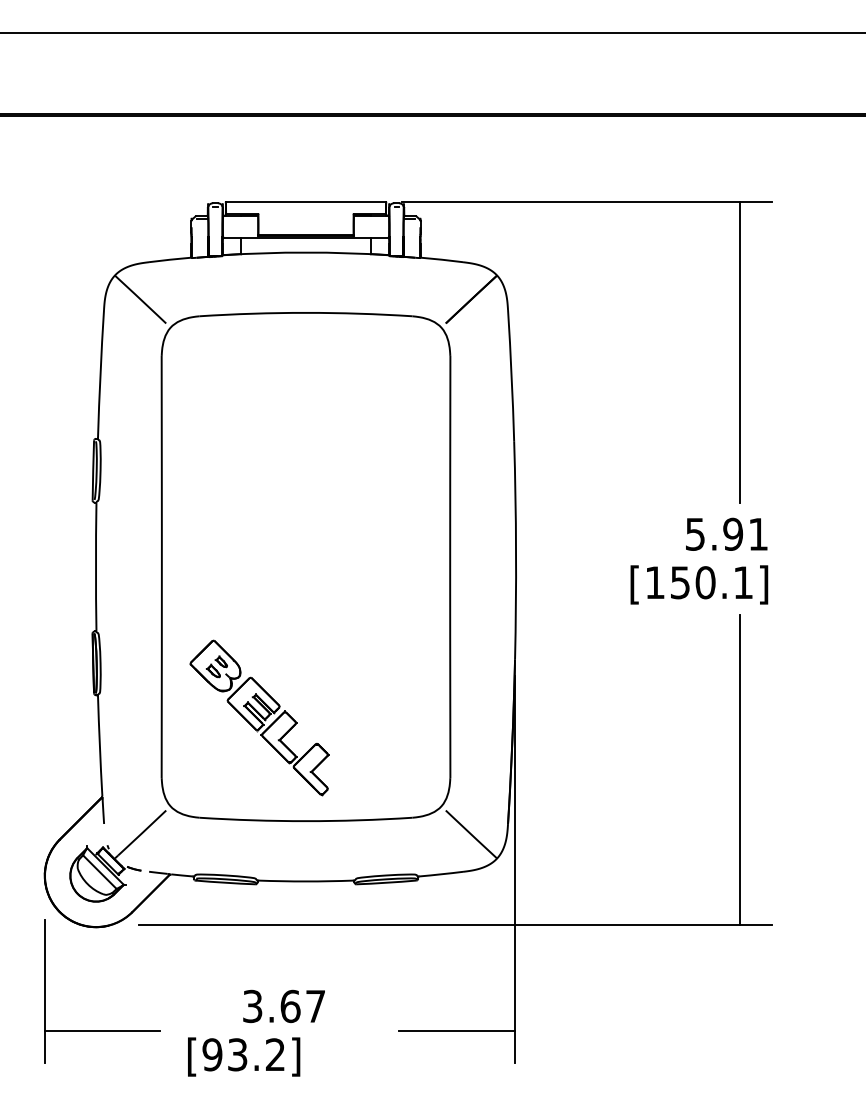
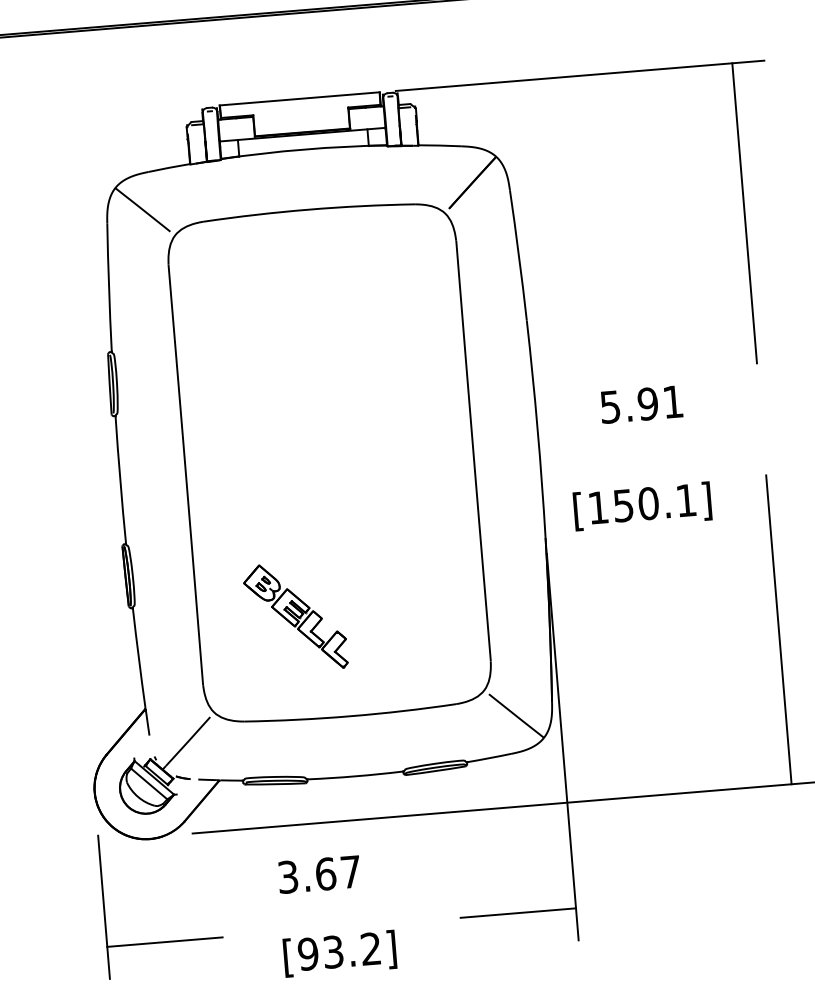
text: (726, 533) -> (641, 403), moved
text: (699, 584) -> (642, 505), moved
part: (259, 717) -> (295, 616), size x0.7
text: (283, 1006) -> (318, 874), moved
text: (244, 1056) -> (340, 953), moved

